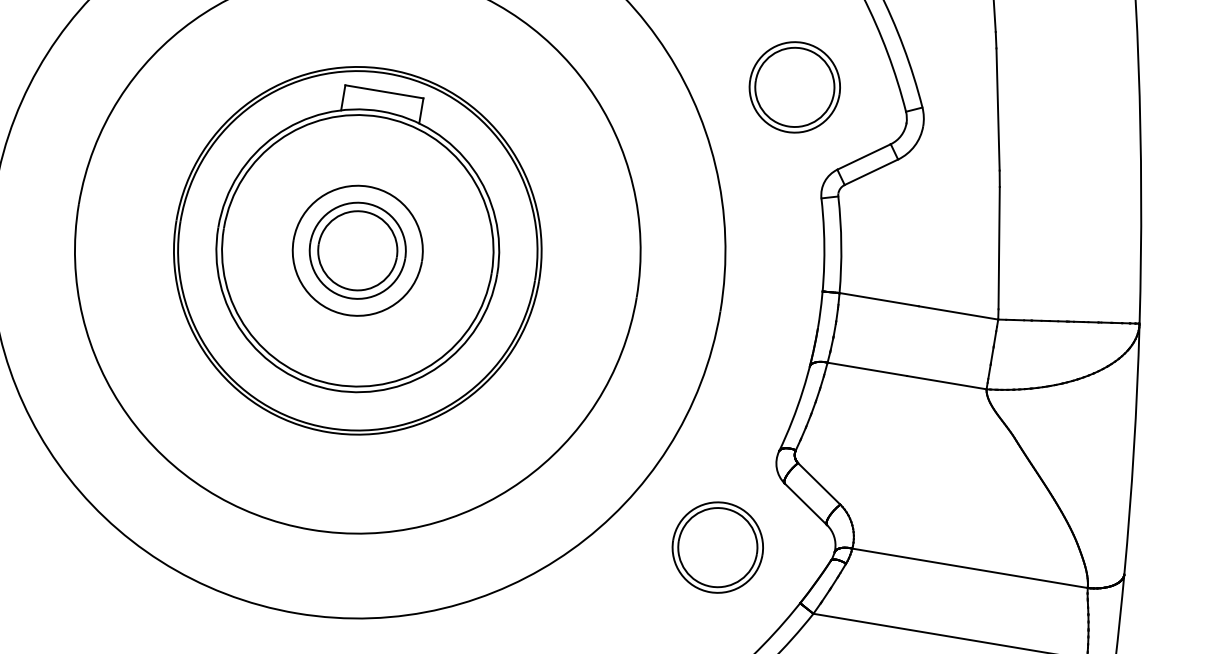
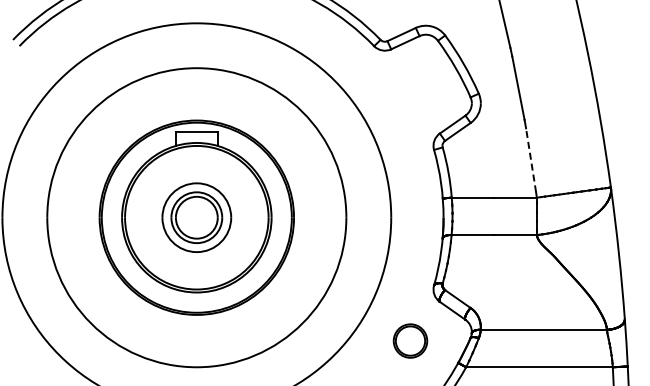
part: (794, 87) -> (410, 94), removed
line: (1000, 246) -> (531, 159), solid -> dashed
part: (718, 546) -> (410, 340), size x0.7

